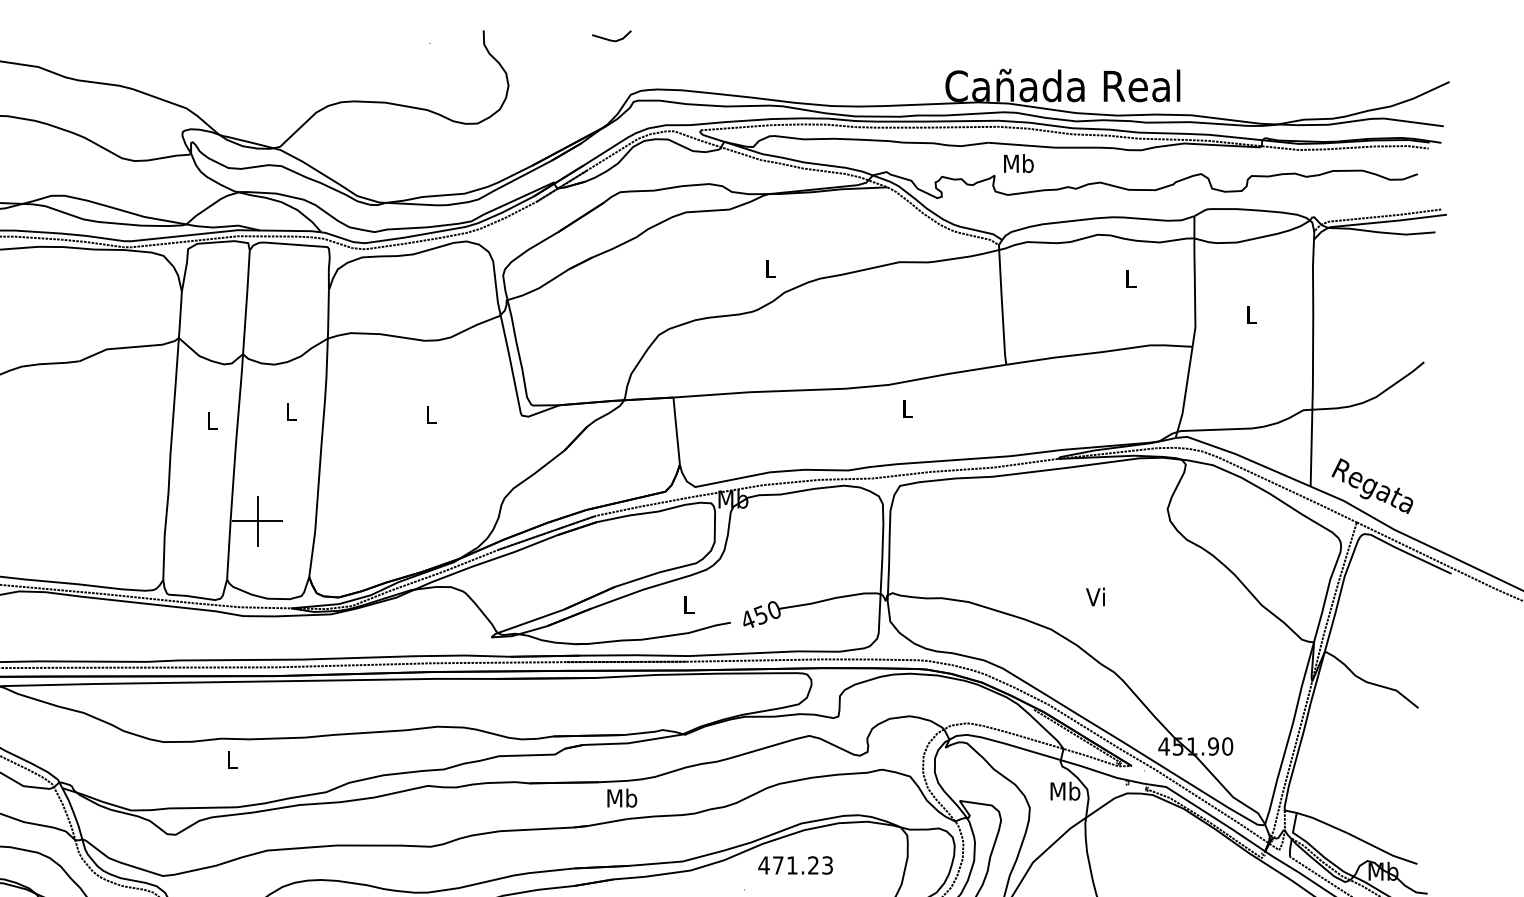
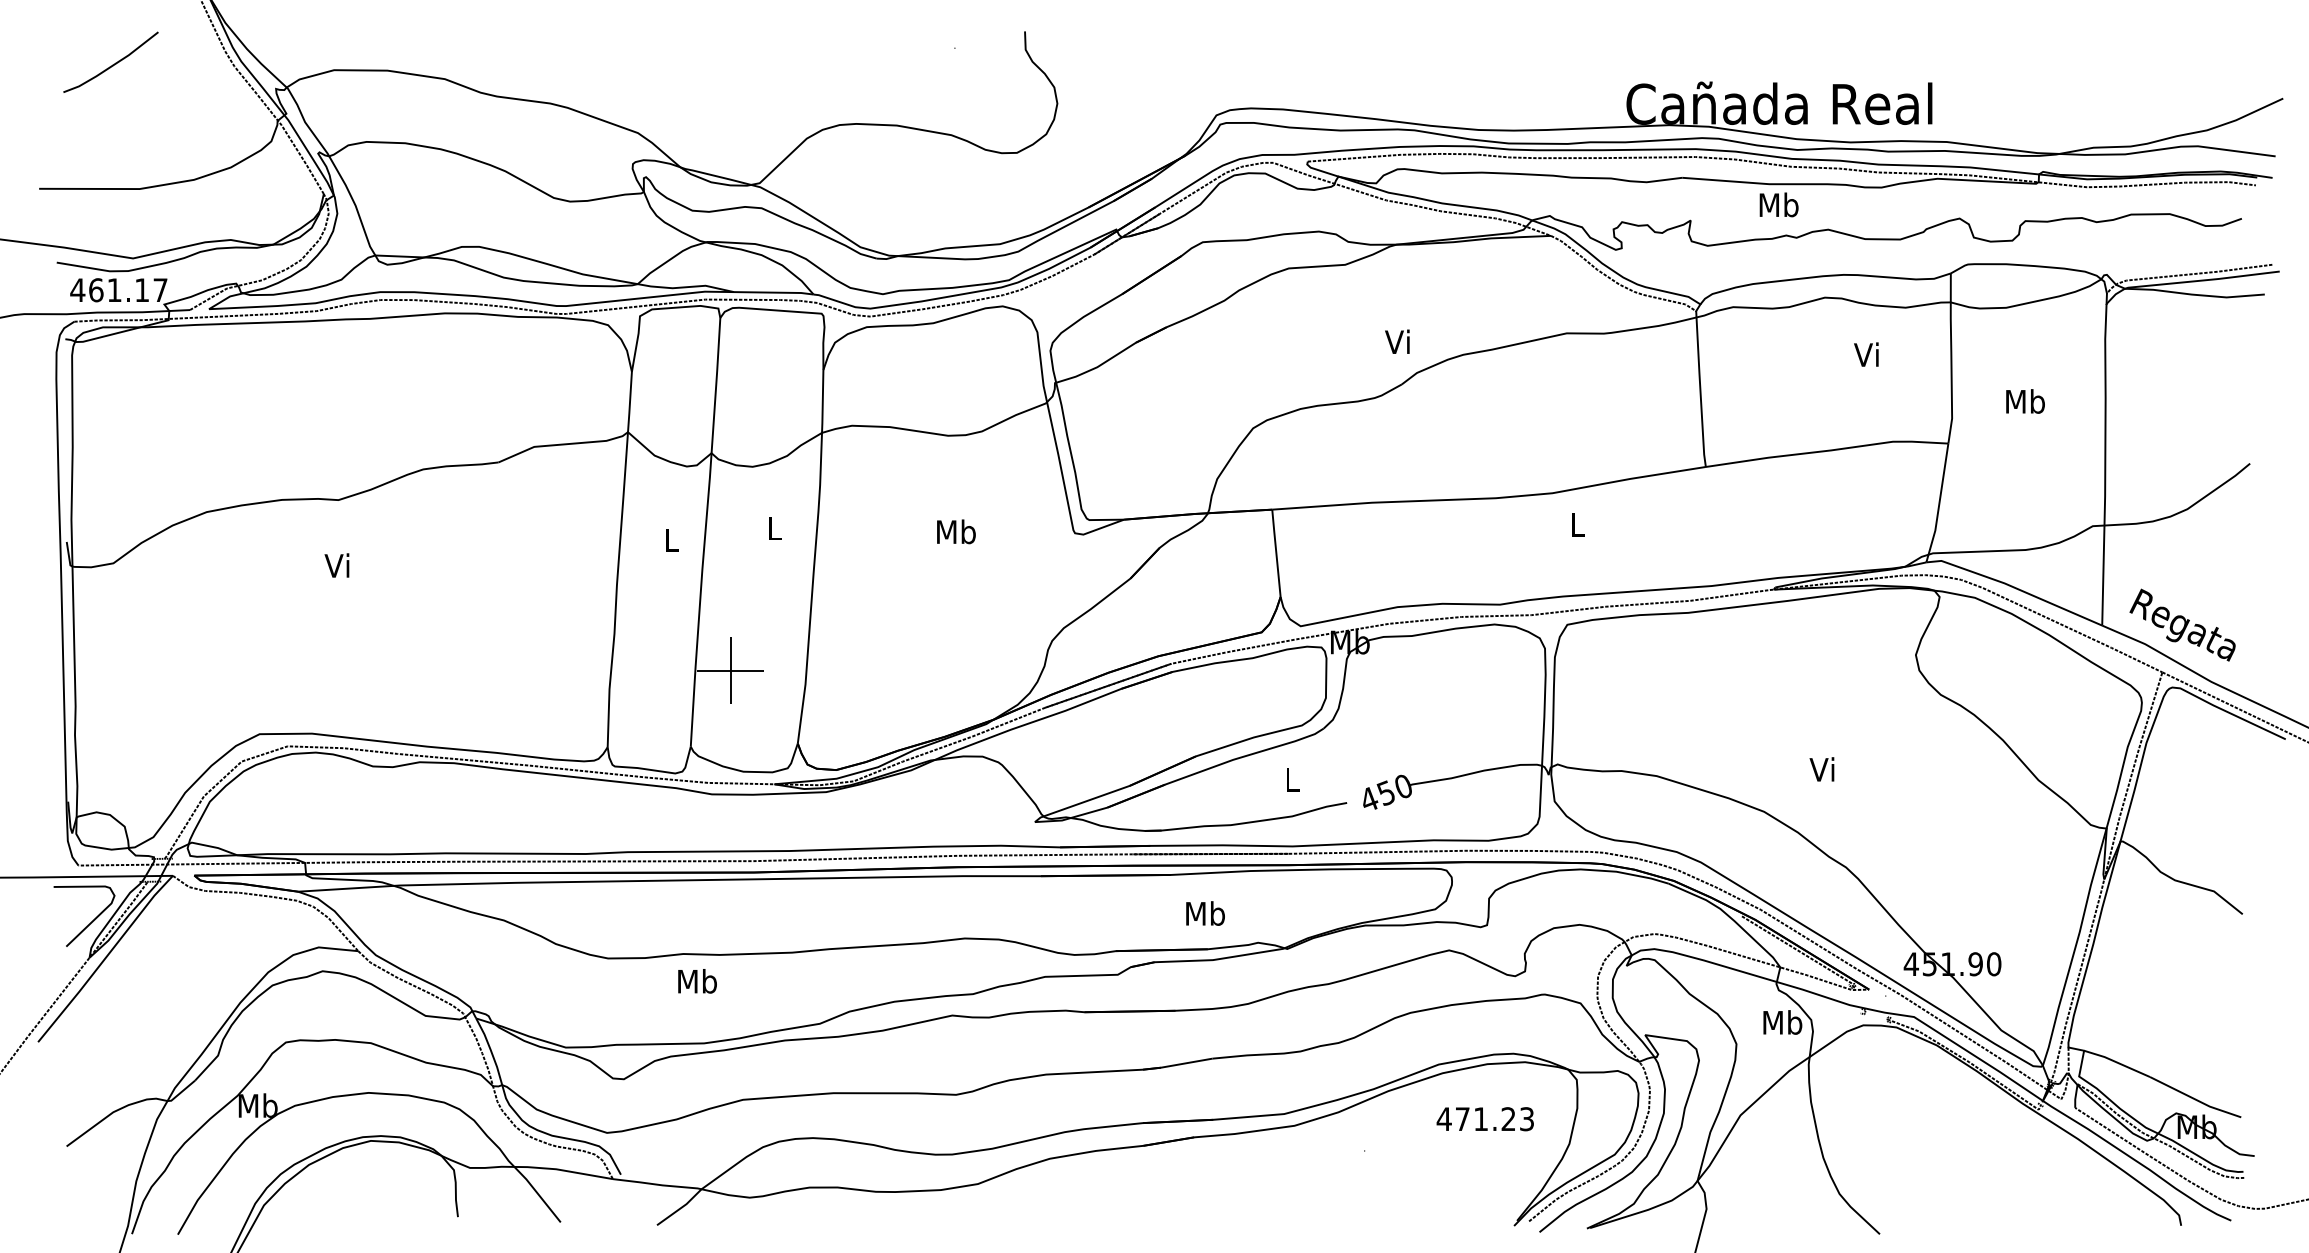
line: (611, 39) -> (1191, 43), removed
text: (1018, 163) -> (1778, 204), moved
text: (769, 268) -> (1397, 341), L -> Vi
text: (1129, 278) -> (1866, 354), L -> Vi
text: (1251, 314) -> (2025, 401), L -> Mb
text: (431, 414) -> (956, 531), L -> Mb
text: (232, 759) -> (697, 981), L -> Mb
text: (622, 798) -> (1205, 913), moved
text: (794, 865) -> (1484, 1119), moved

